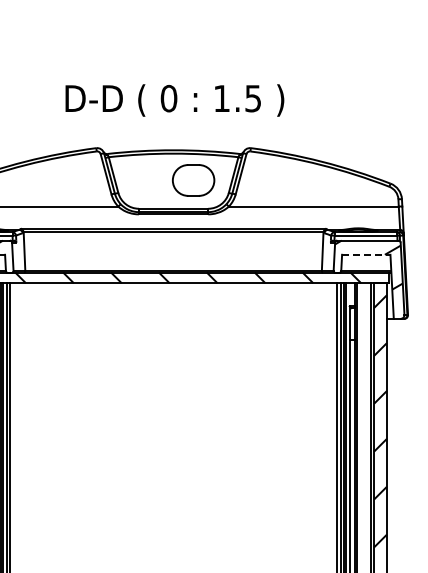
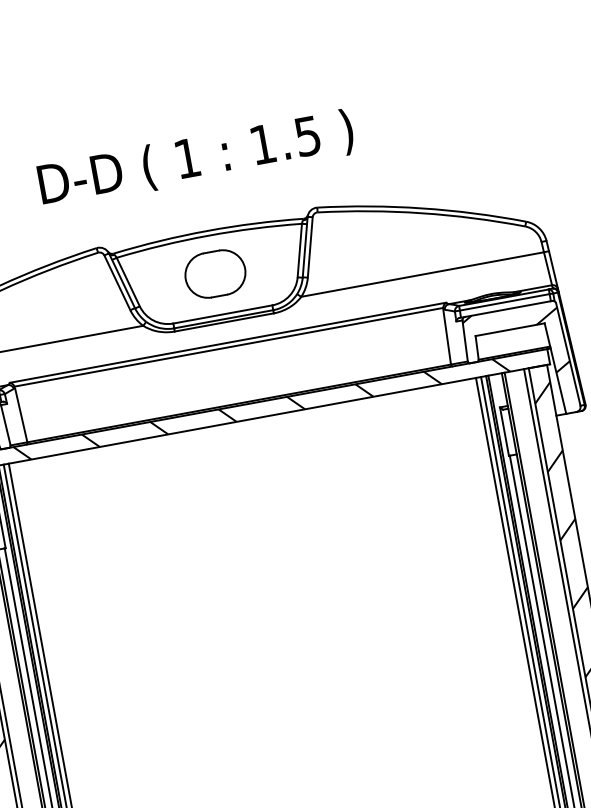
text: (168, 98) -> (186, 158), 0 -> 1
part: (193, 180) -> (215, 274), moved
line: (366, 254) -> (510, 329), dashed -> solid

